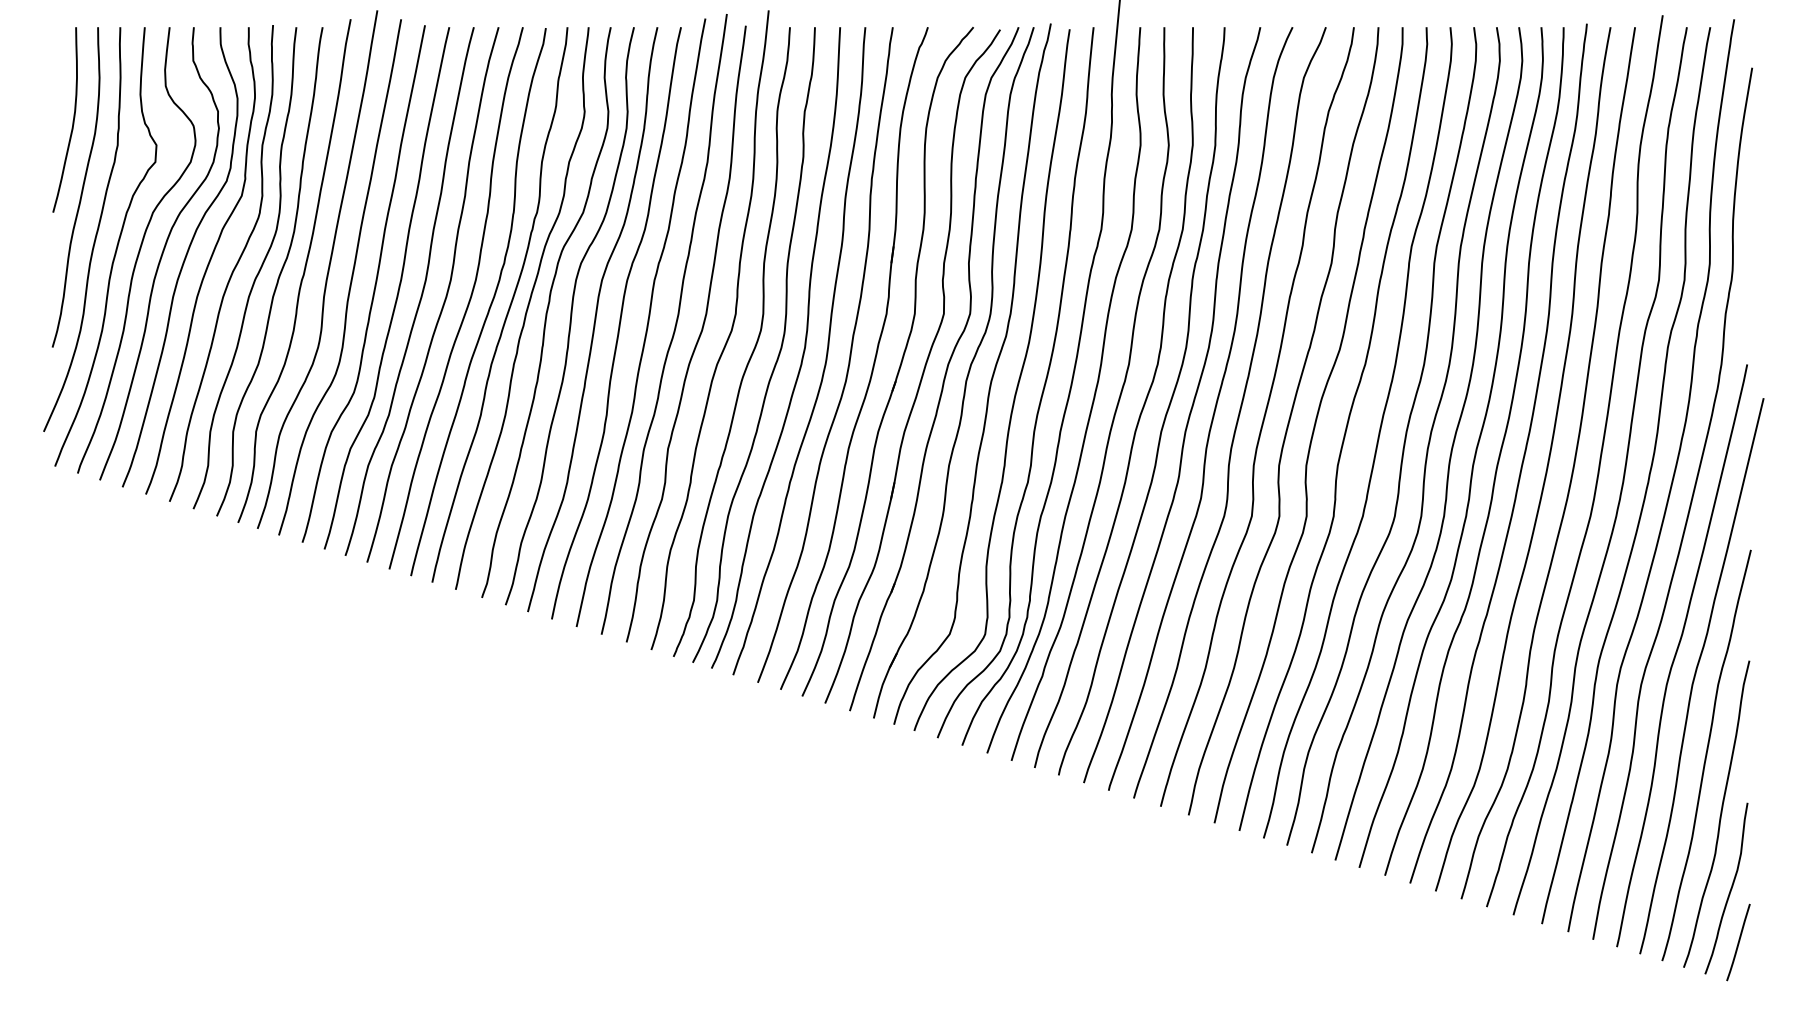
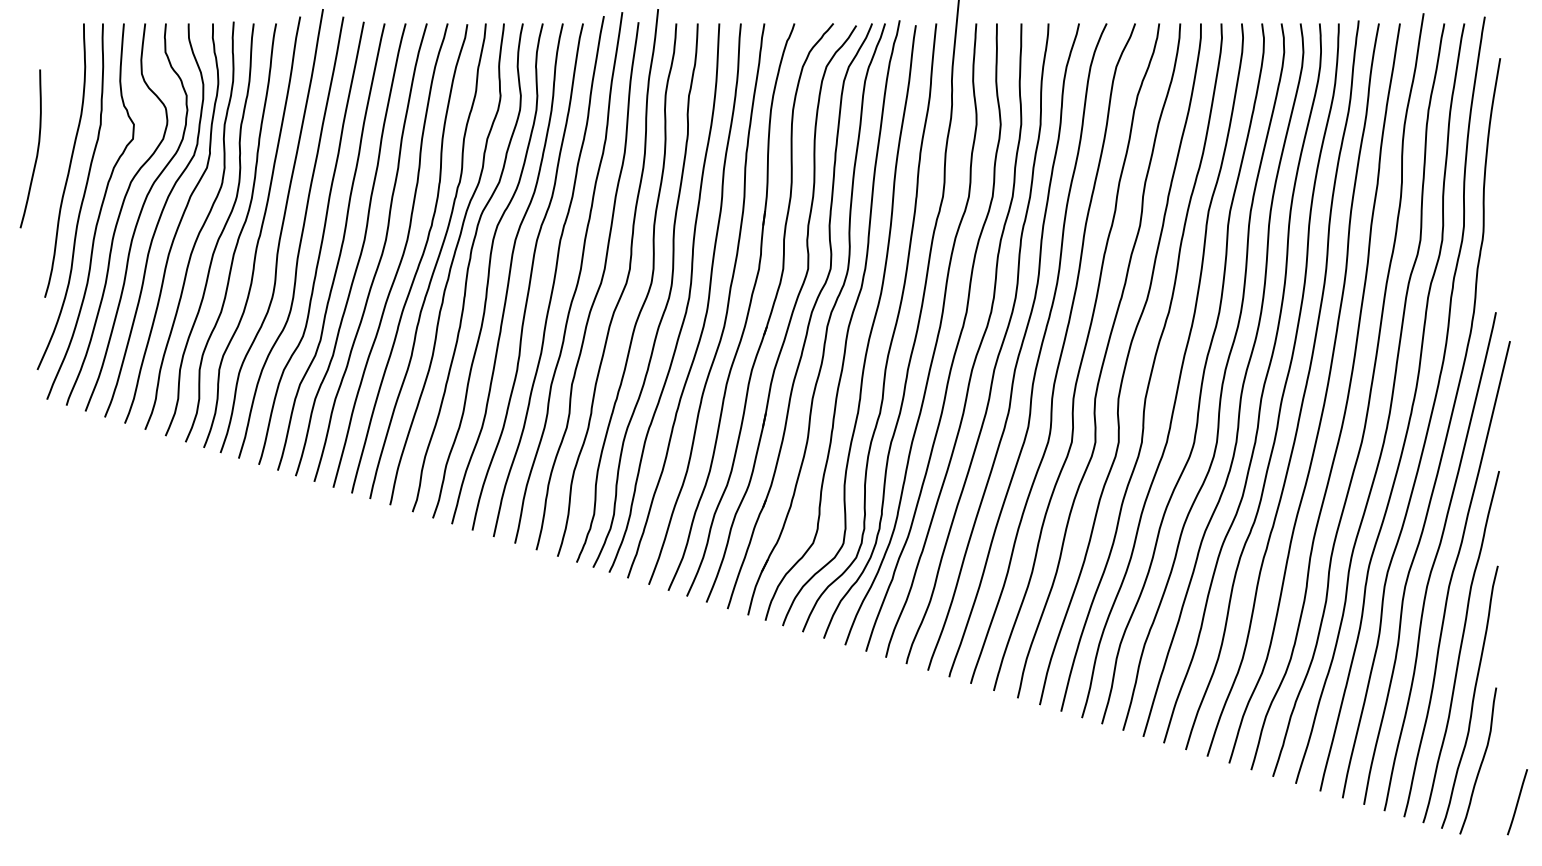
curve: (73, 119) -> (37, 148), moved
line: (1738, 942) -> (1517, 802), moved

